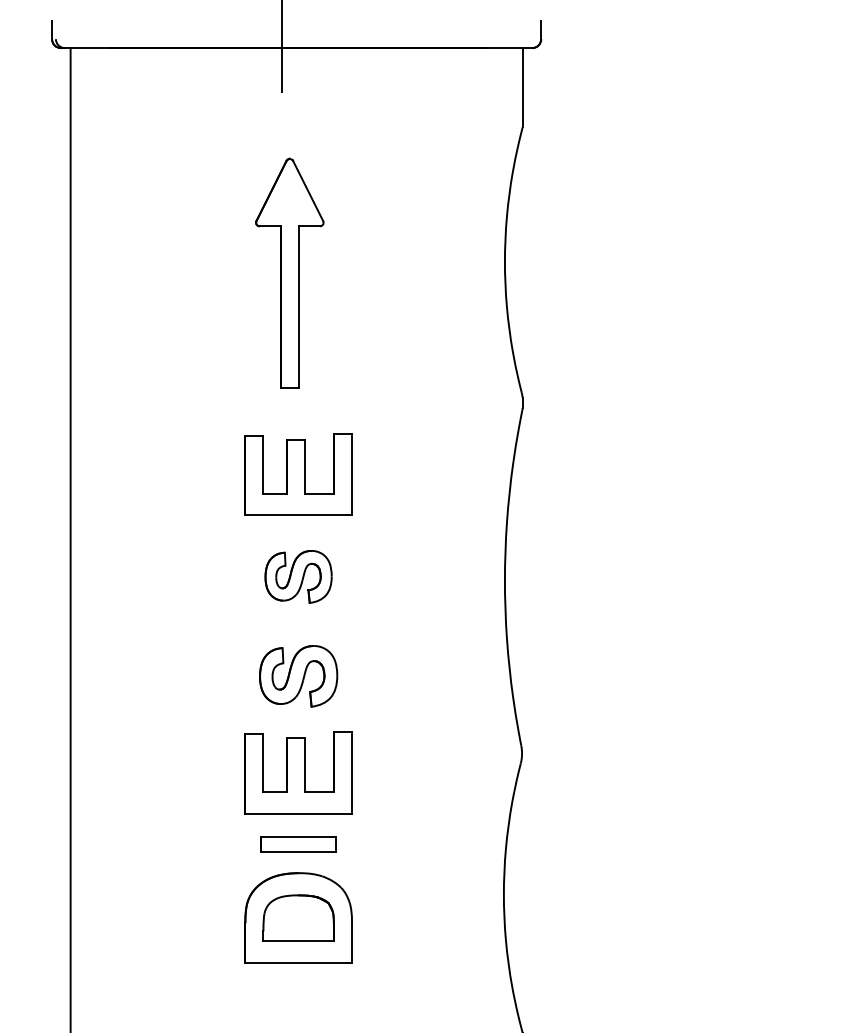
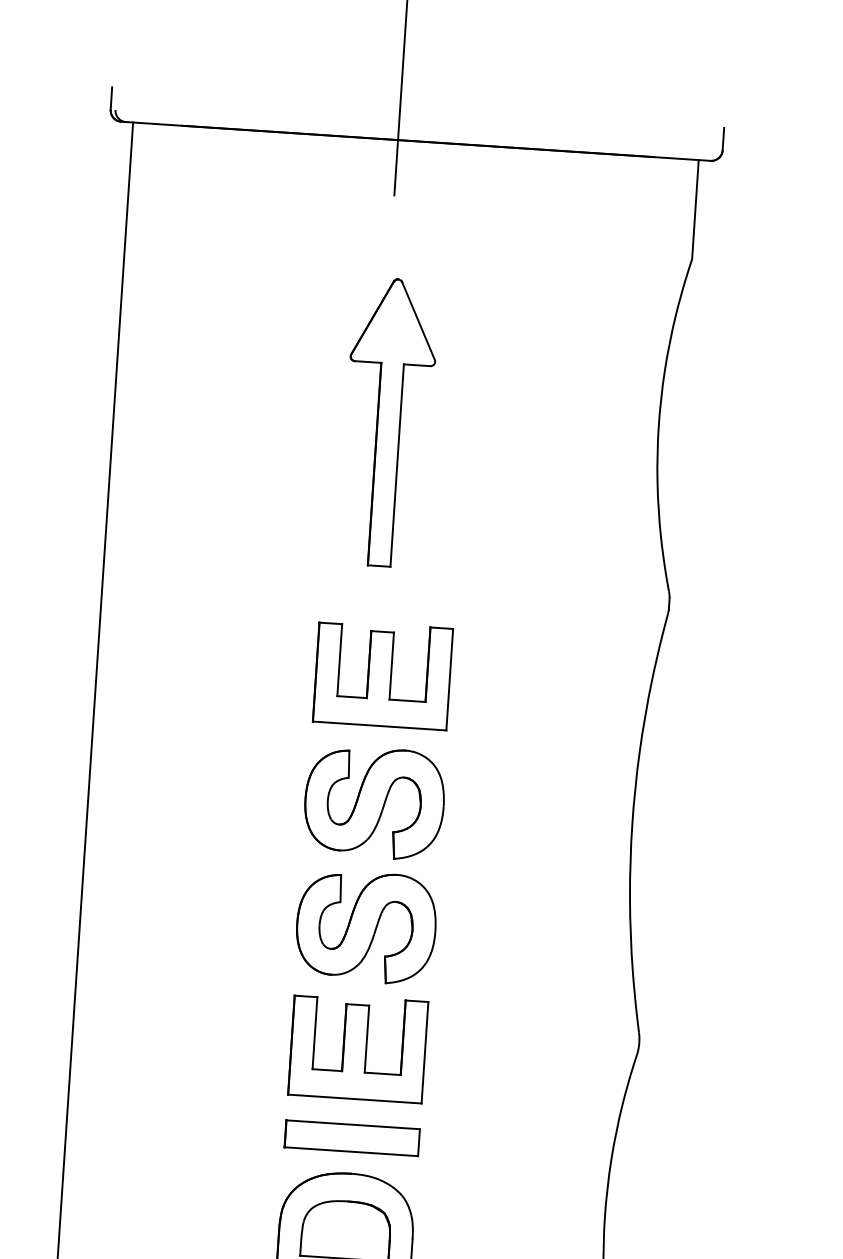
part: (298, 576) -> (374, 802), size x1.67
part: (298, 676) -> (366, 927), size x1.43
part: (298, 844) -> (352, 1137), size x1.43

